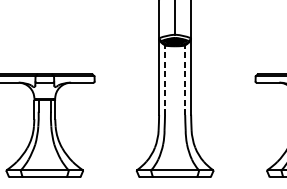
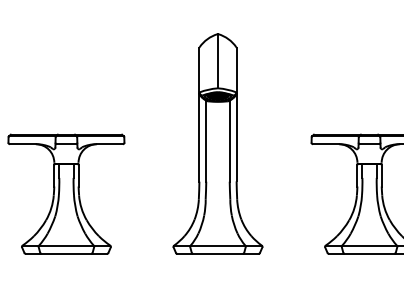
line: (165, 80) -> (206, 141), dashed -> solid
line: (185, 80) -> (229, 141), dashed -> solid

